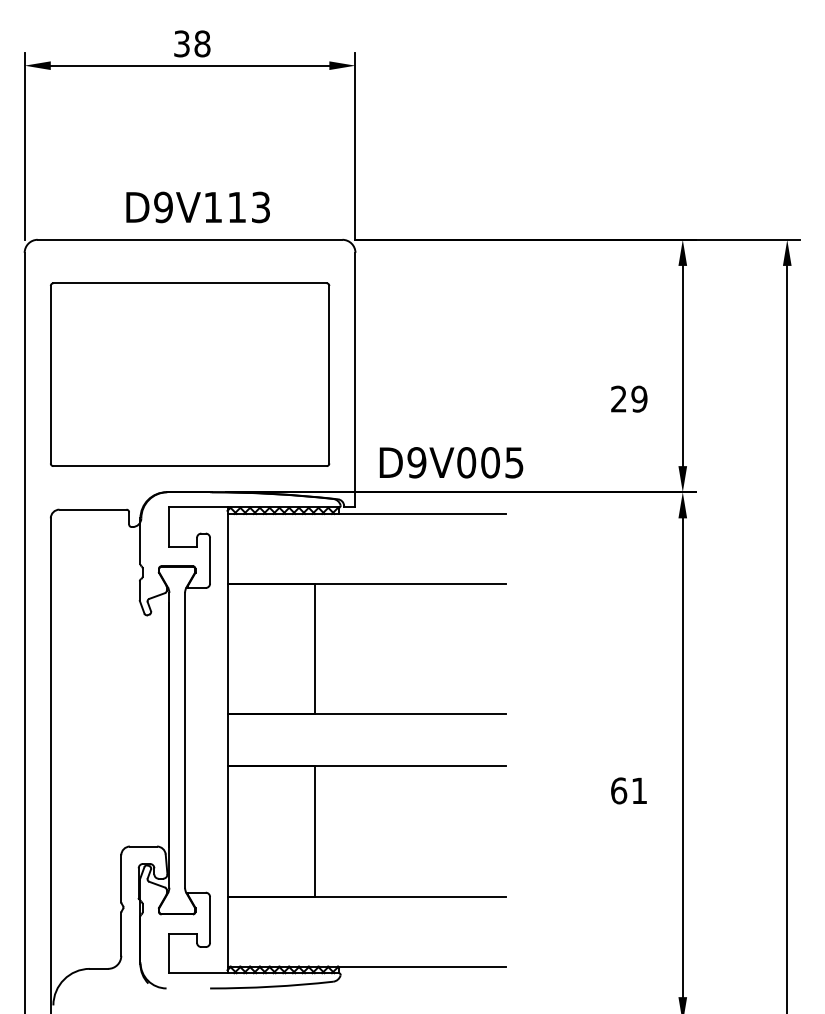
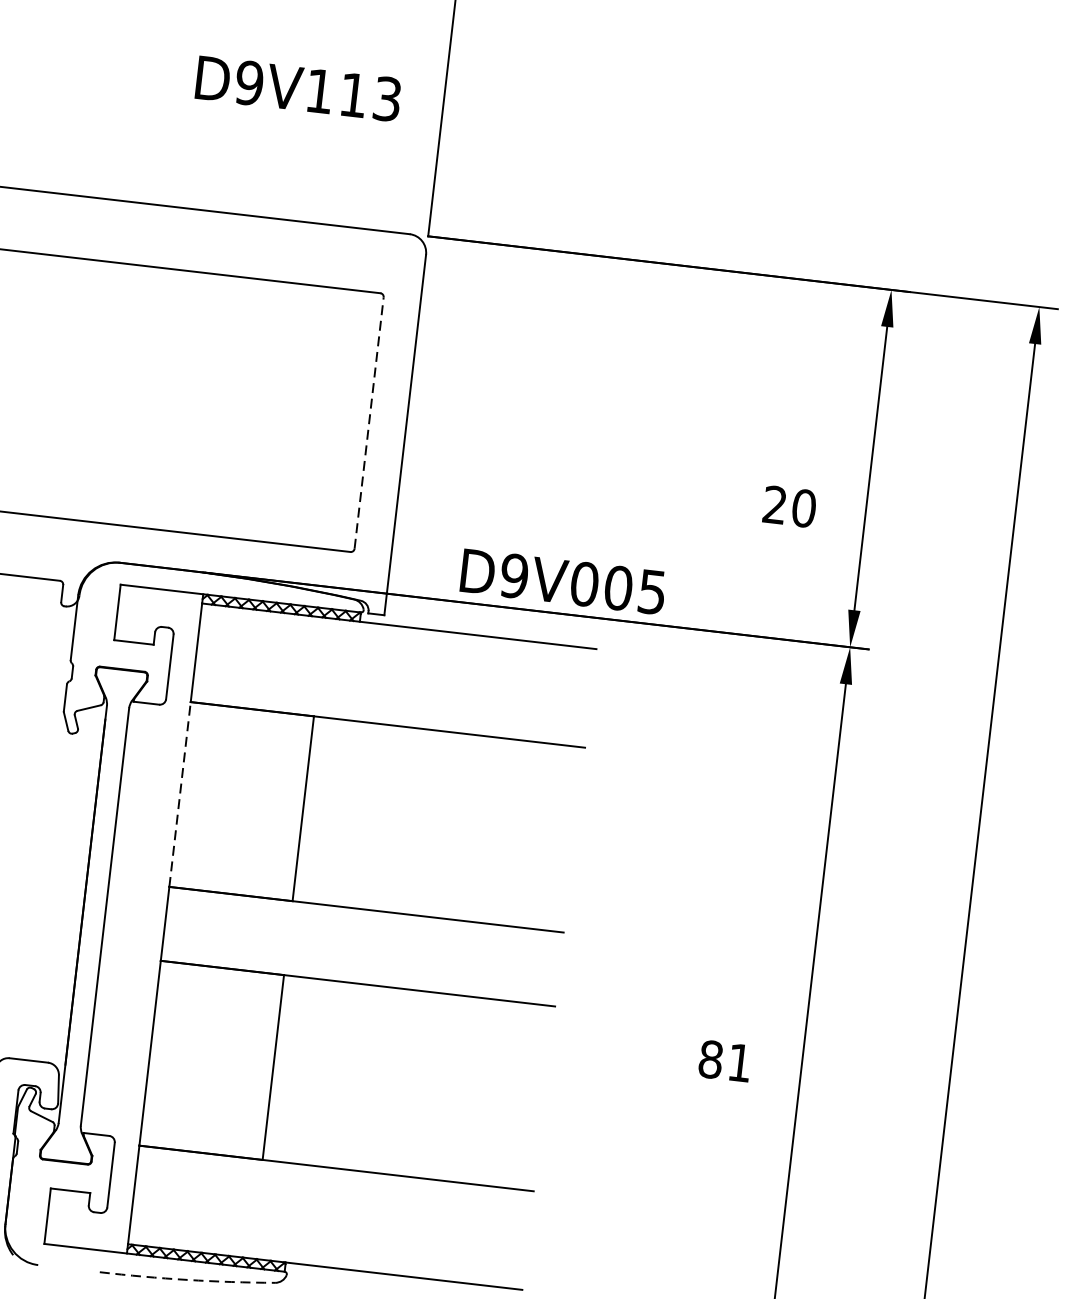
text: (197, 207) -> (297, 88), moved
line: (329, 374) -> (369, 422), solid -> dashed
text: (639, 399) -> (804, 508), 29 -> 20
text: (451, 462) -> (563, 581), moved
line: (227, 648) -> (180, 793), solid -> dashed
text: (619, 790) -> (711, 1059), 61 -> 81
arc: (271, 986) -> (187, 1279), solid -> dashed

